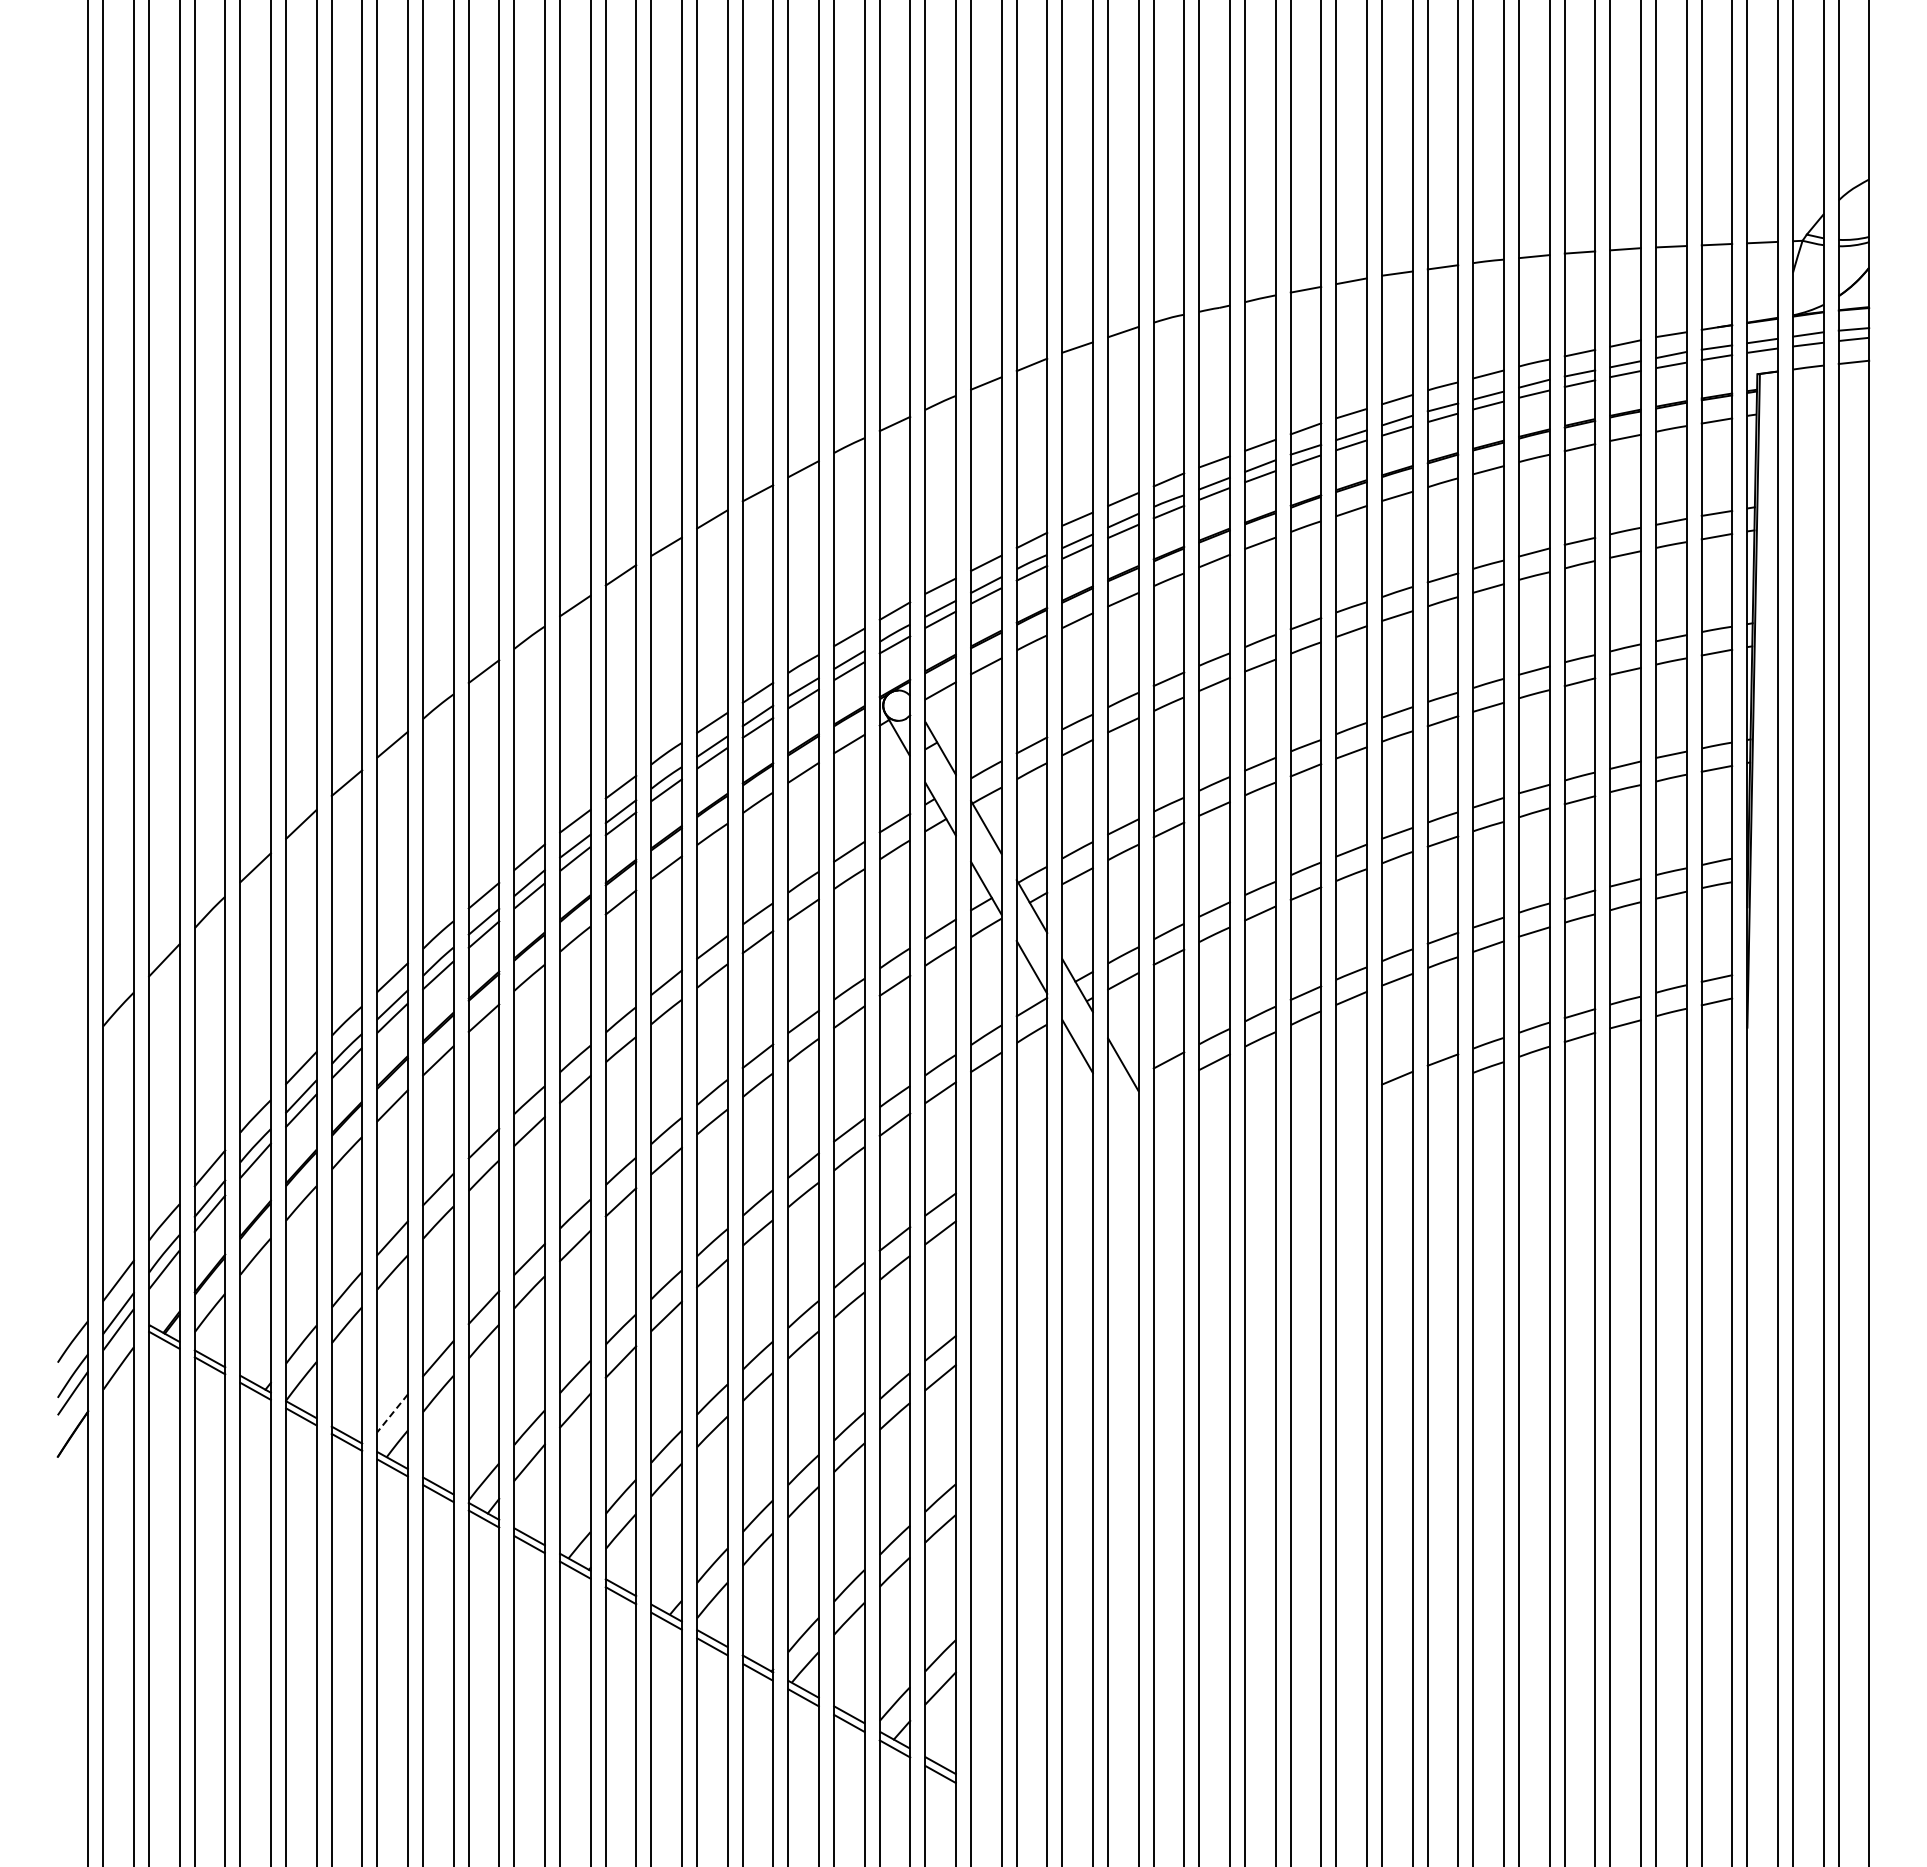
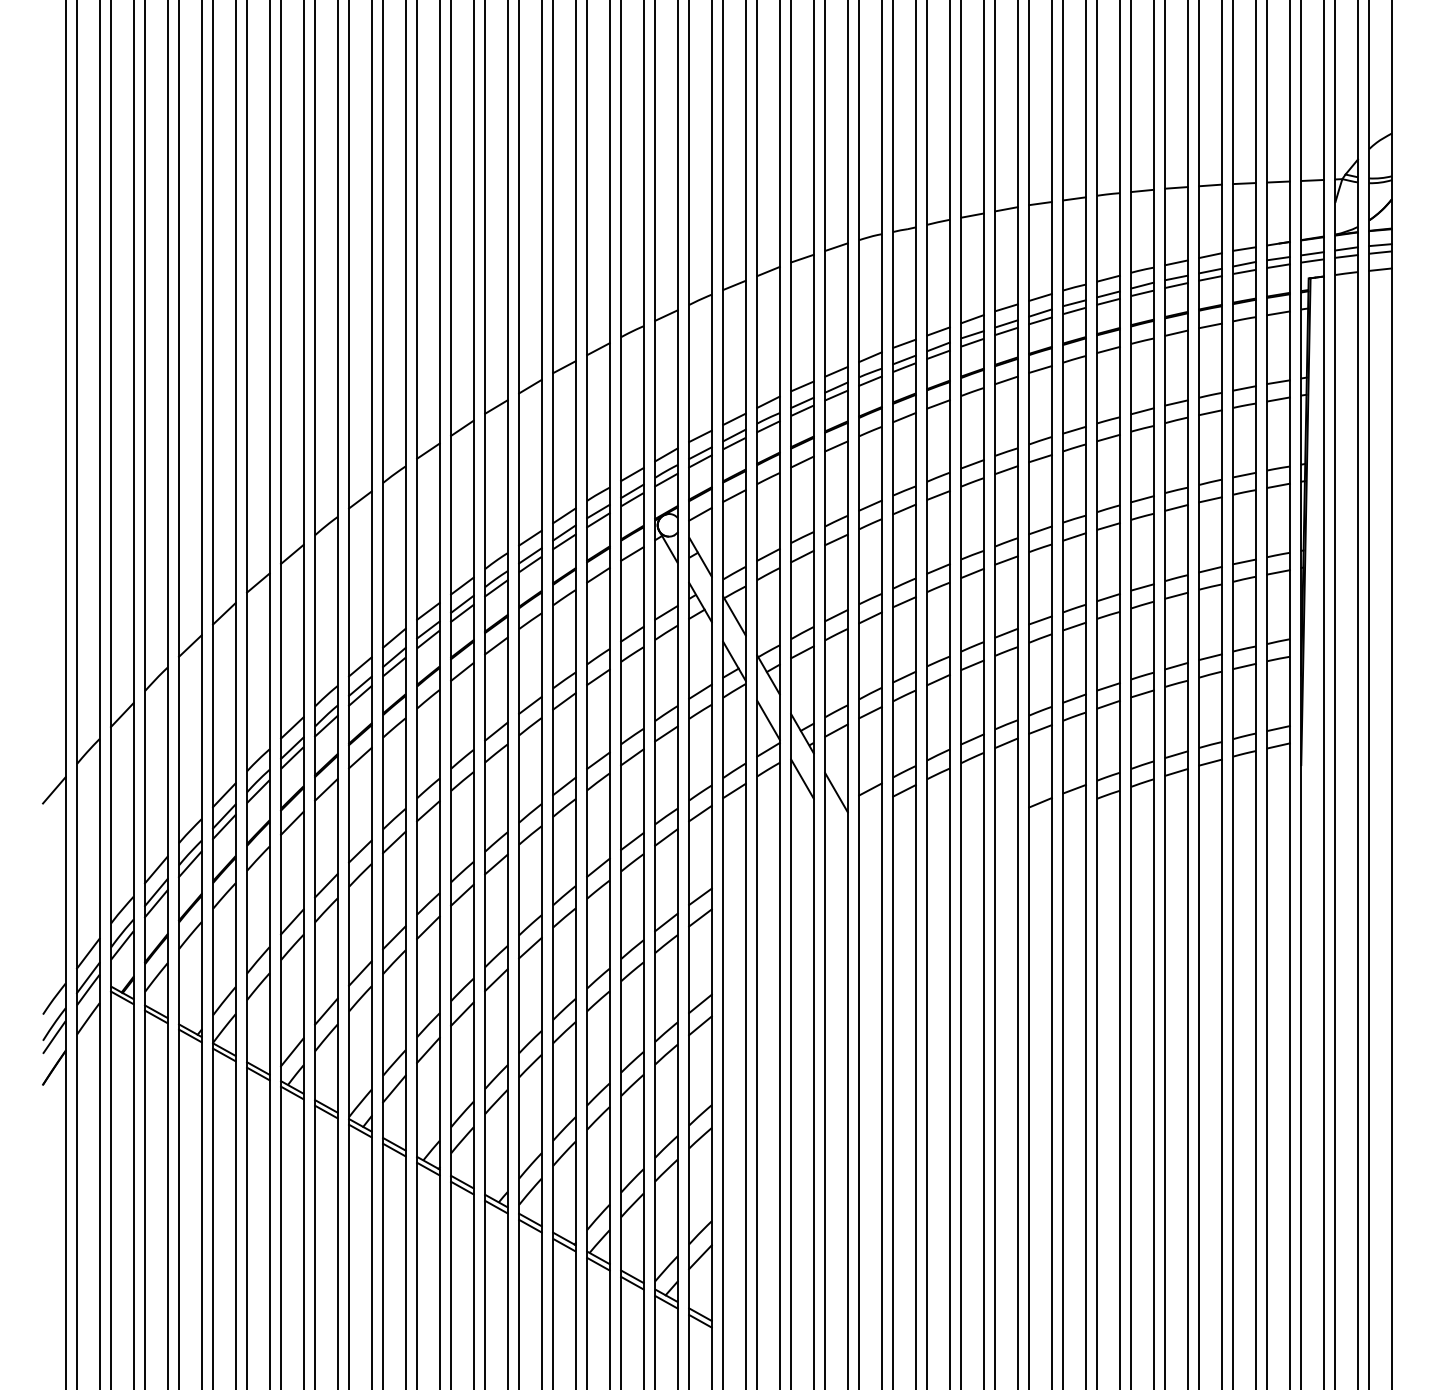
line: (72, 1061) -> (53, 790), added
line: (392, 1413) -> (292, 1052), dashed -> solid

